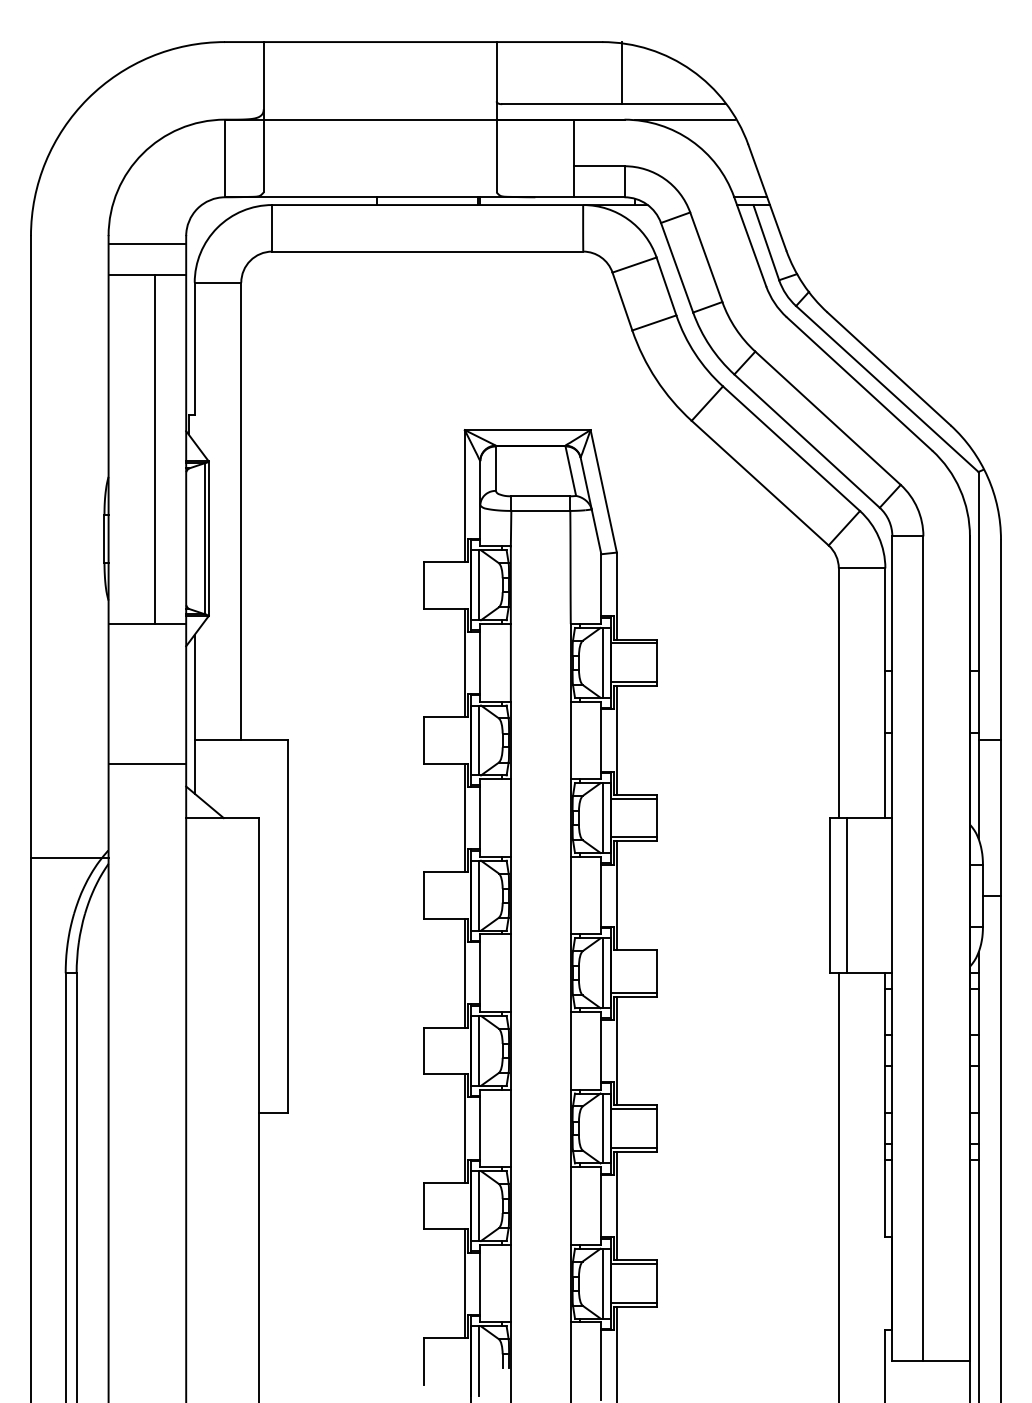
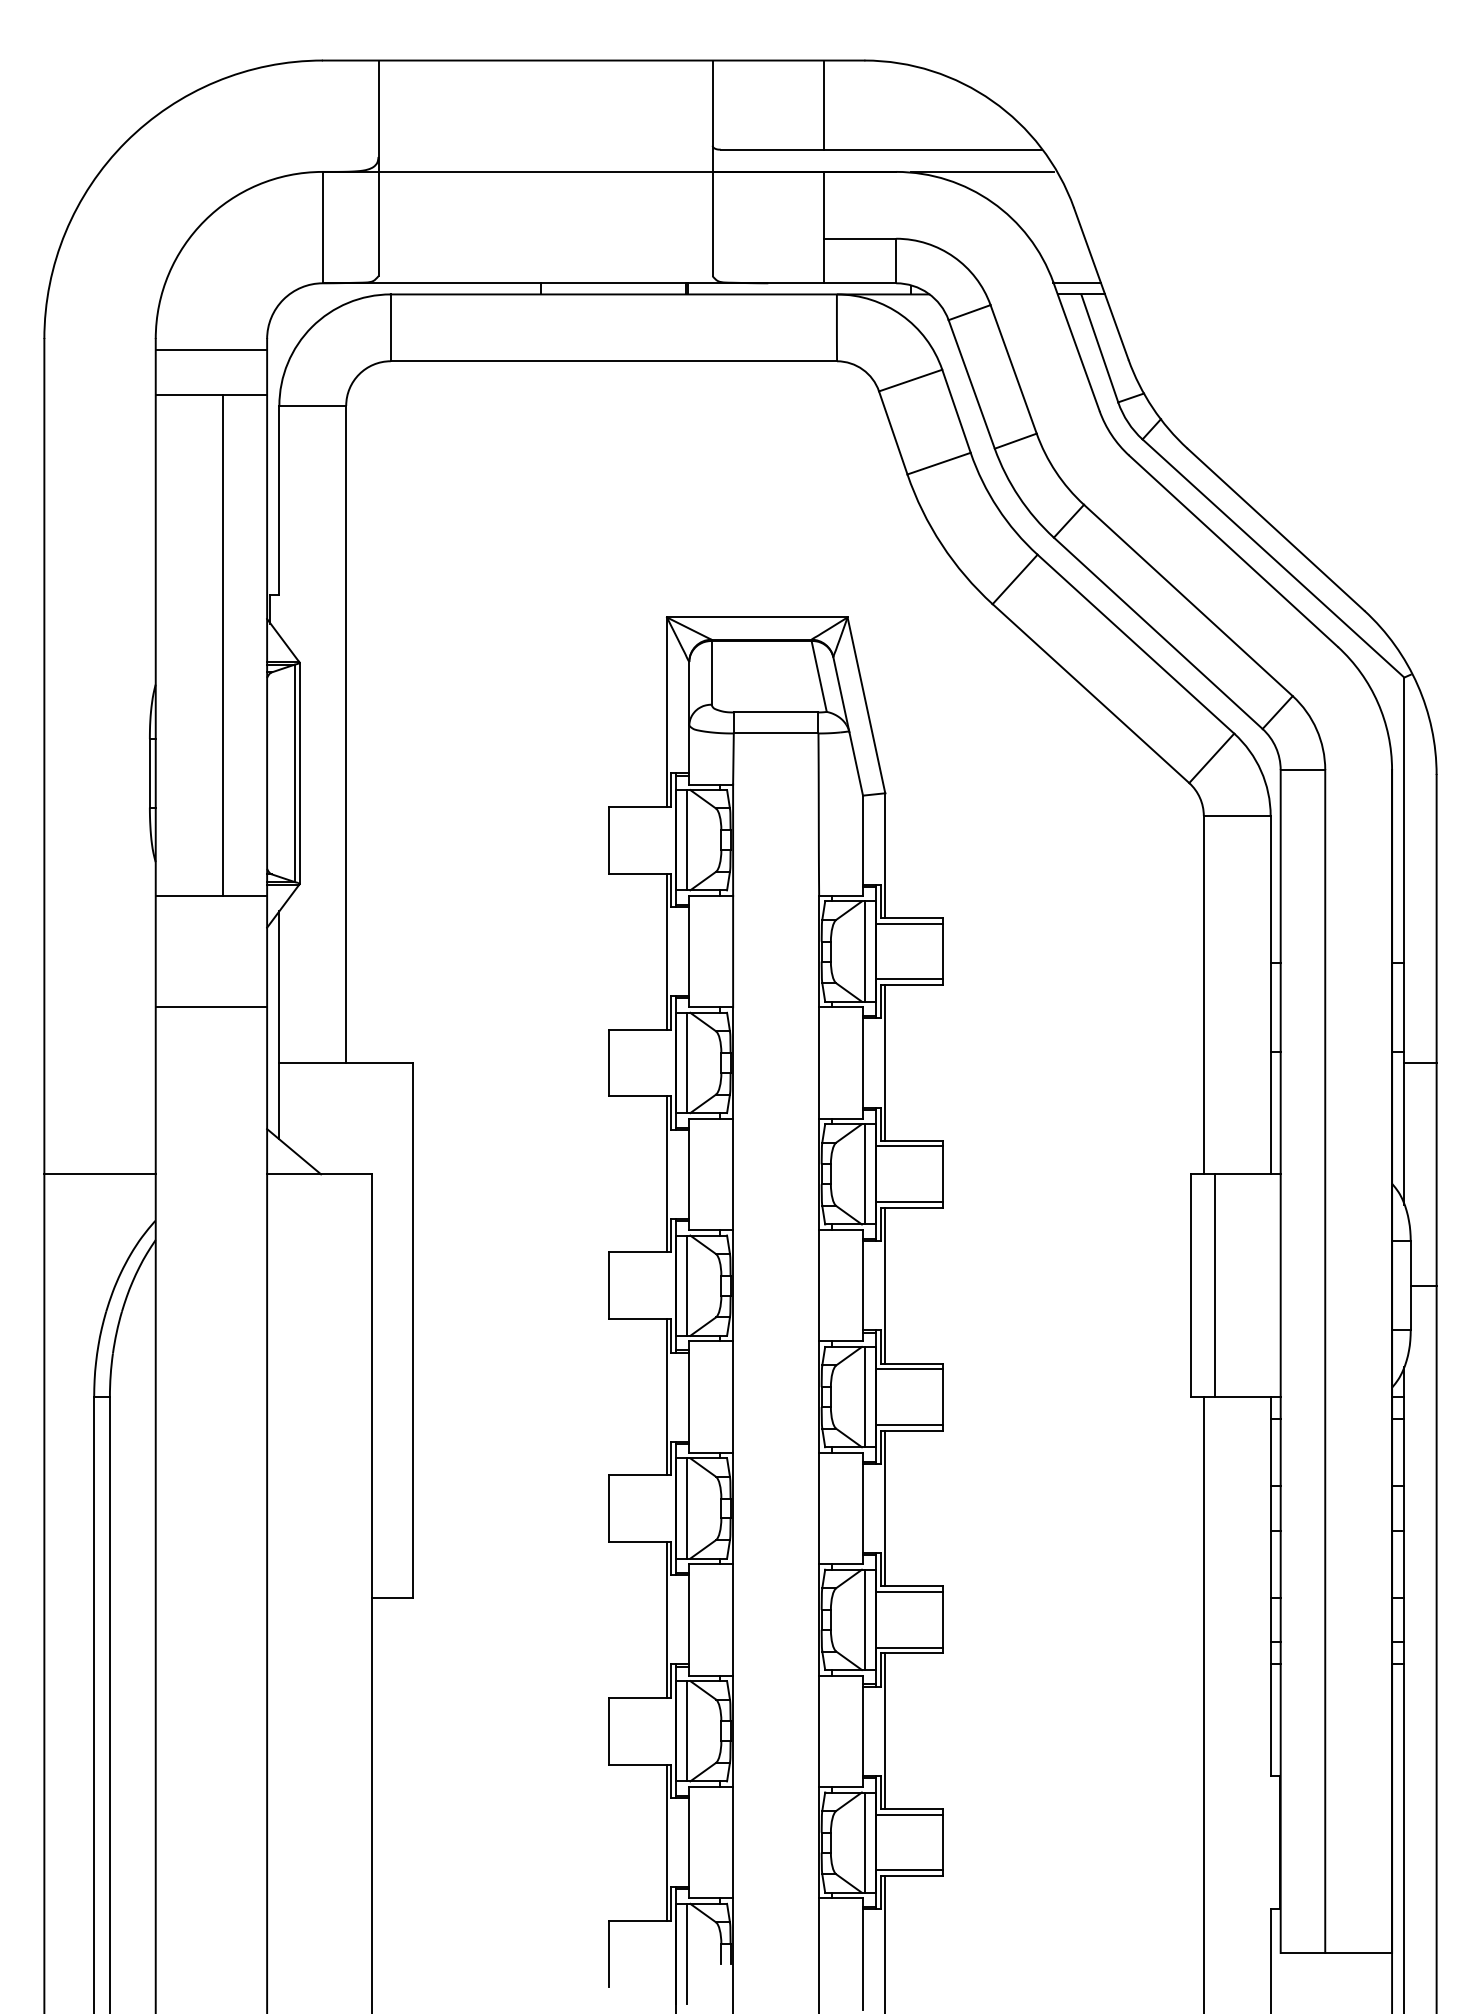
line: (622, 73) -> (824, 105), moved
line: (147, 763) -> (211, 1007), moved
line: (69, 858) -> (99, 1174), moved
line: (633, 953) -> (909, 1368), added

